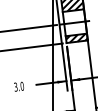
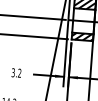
text: (22, 86) -> (19, 73), 3.0 -> 3.2

